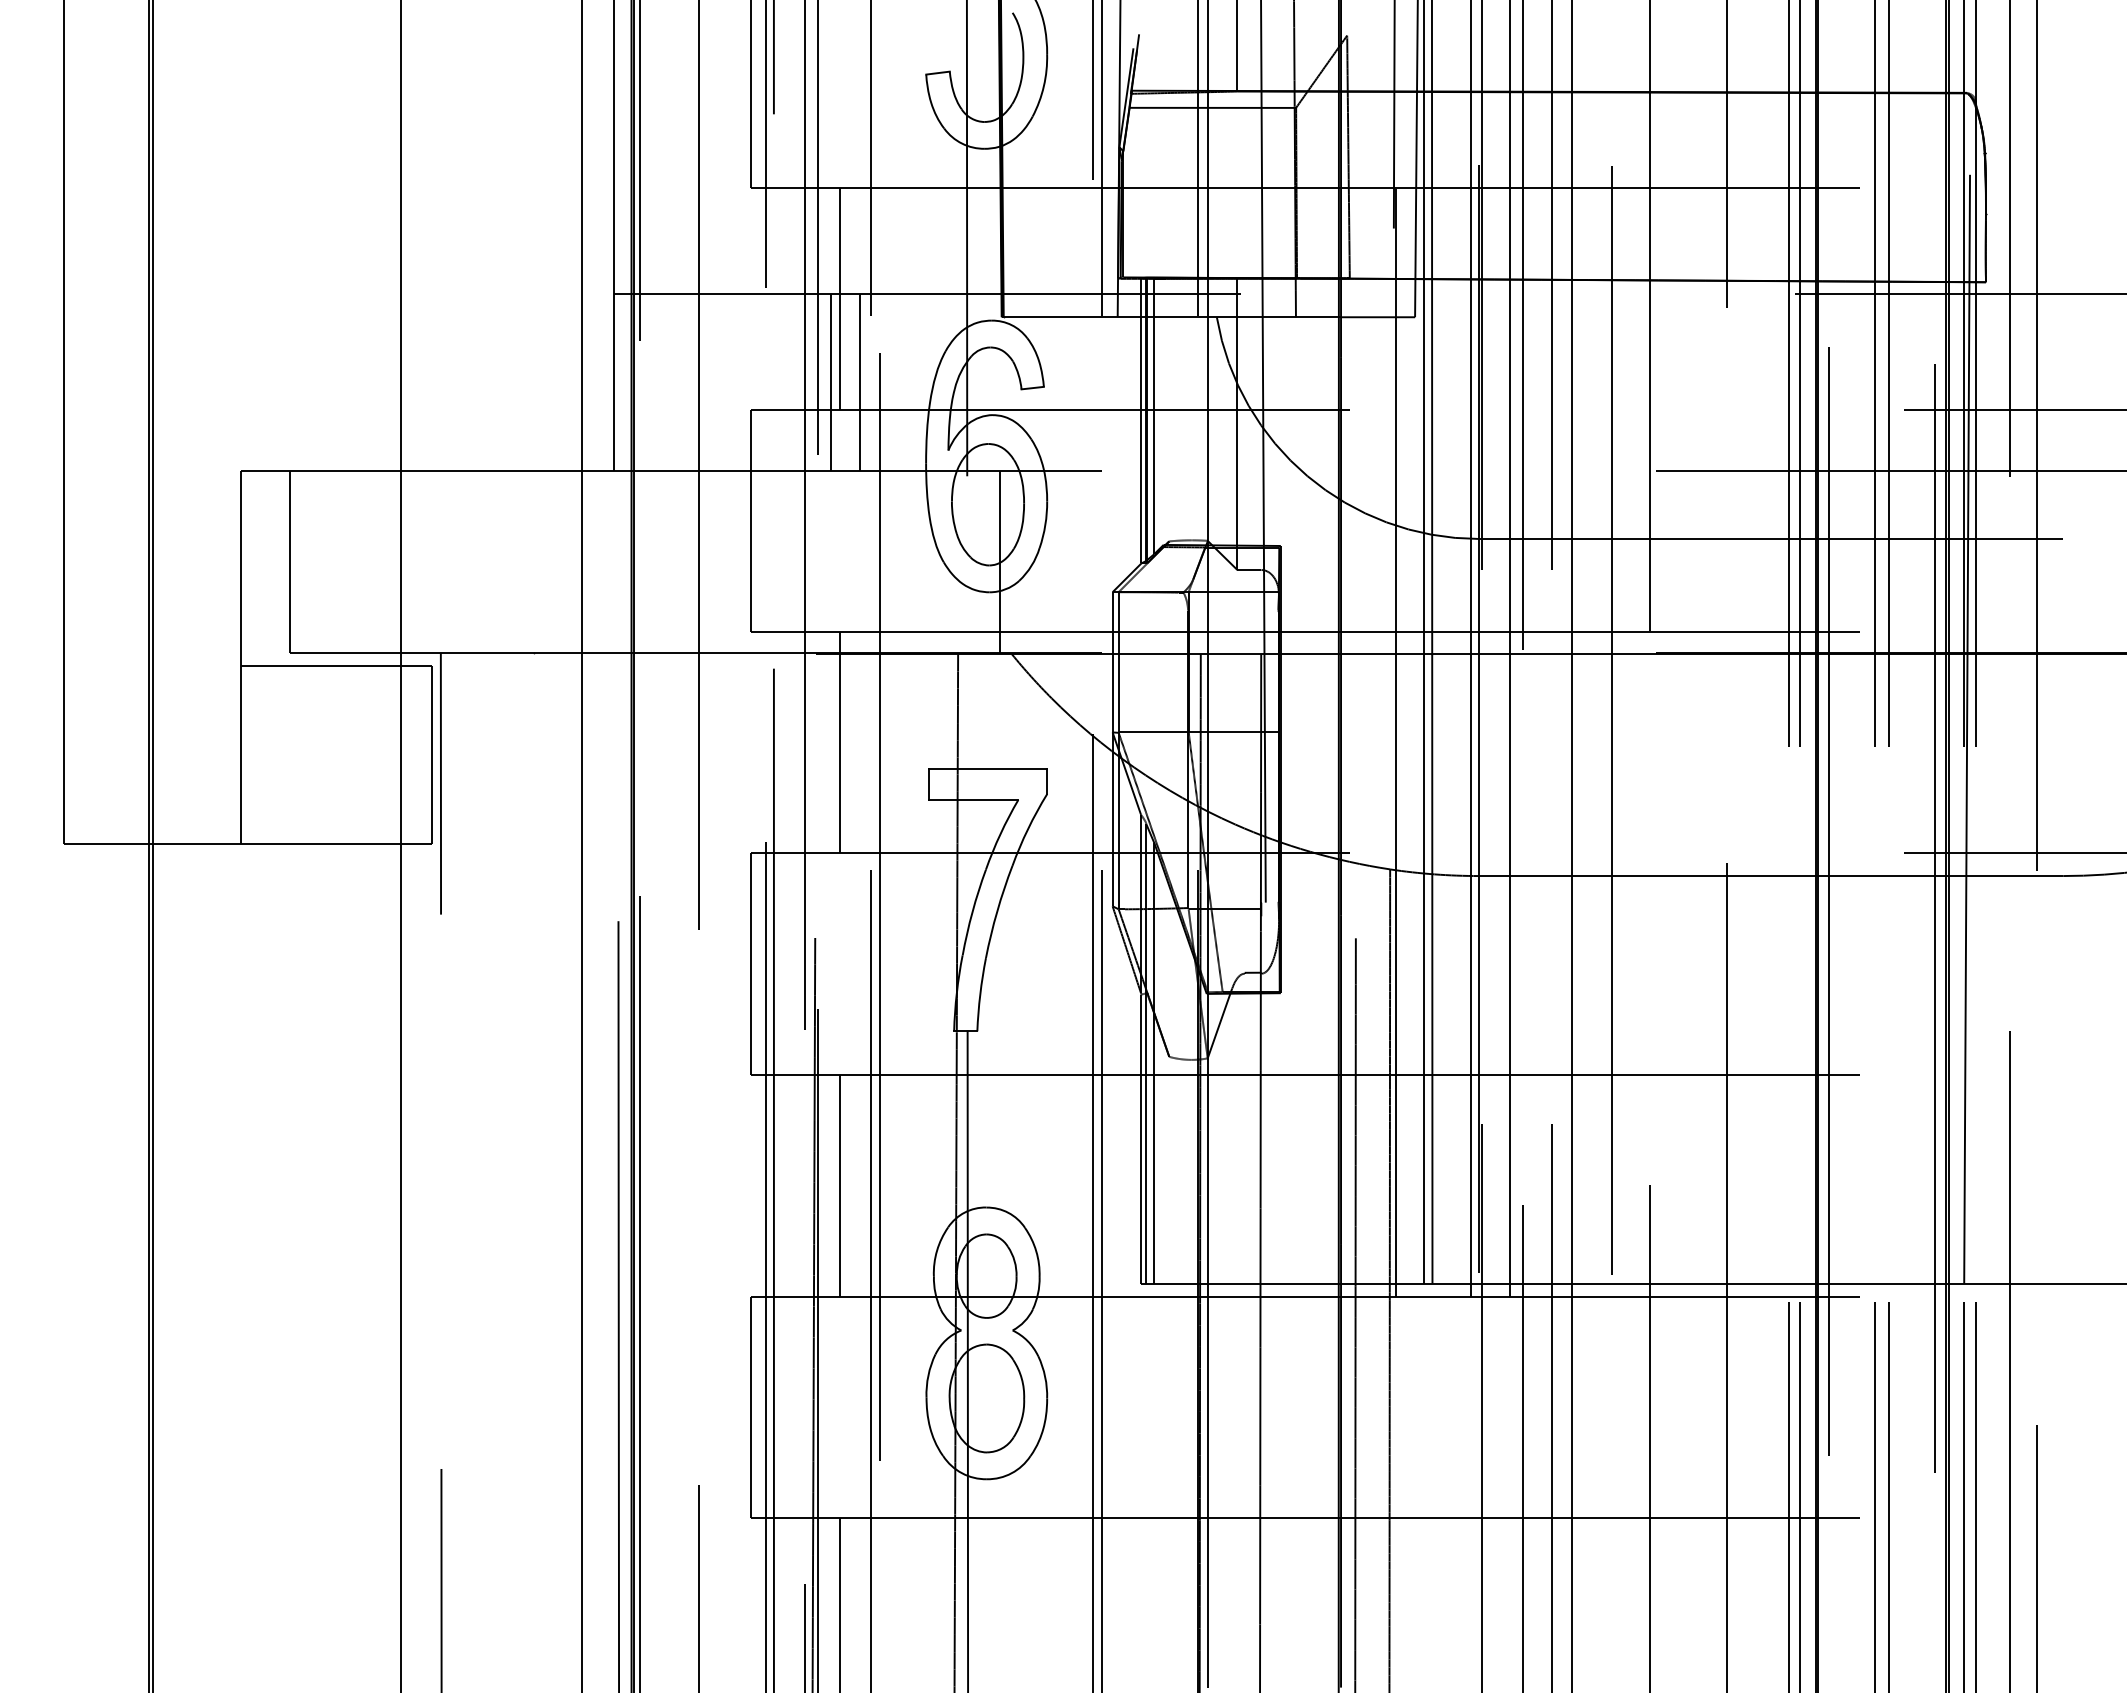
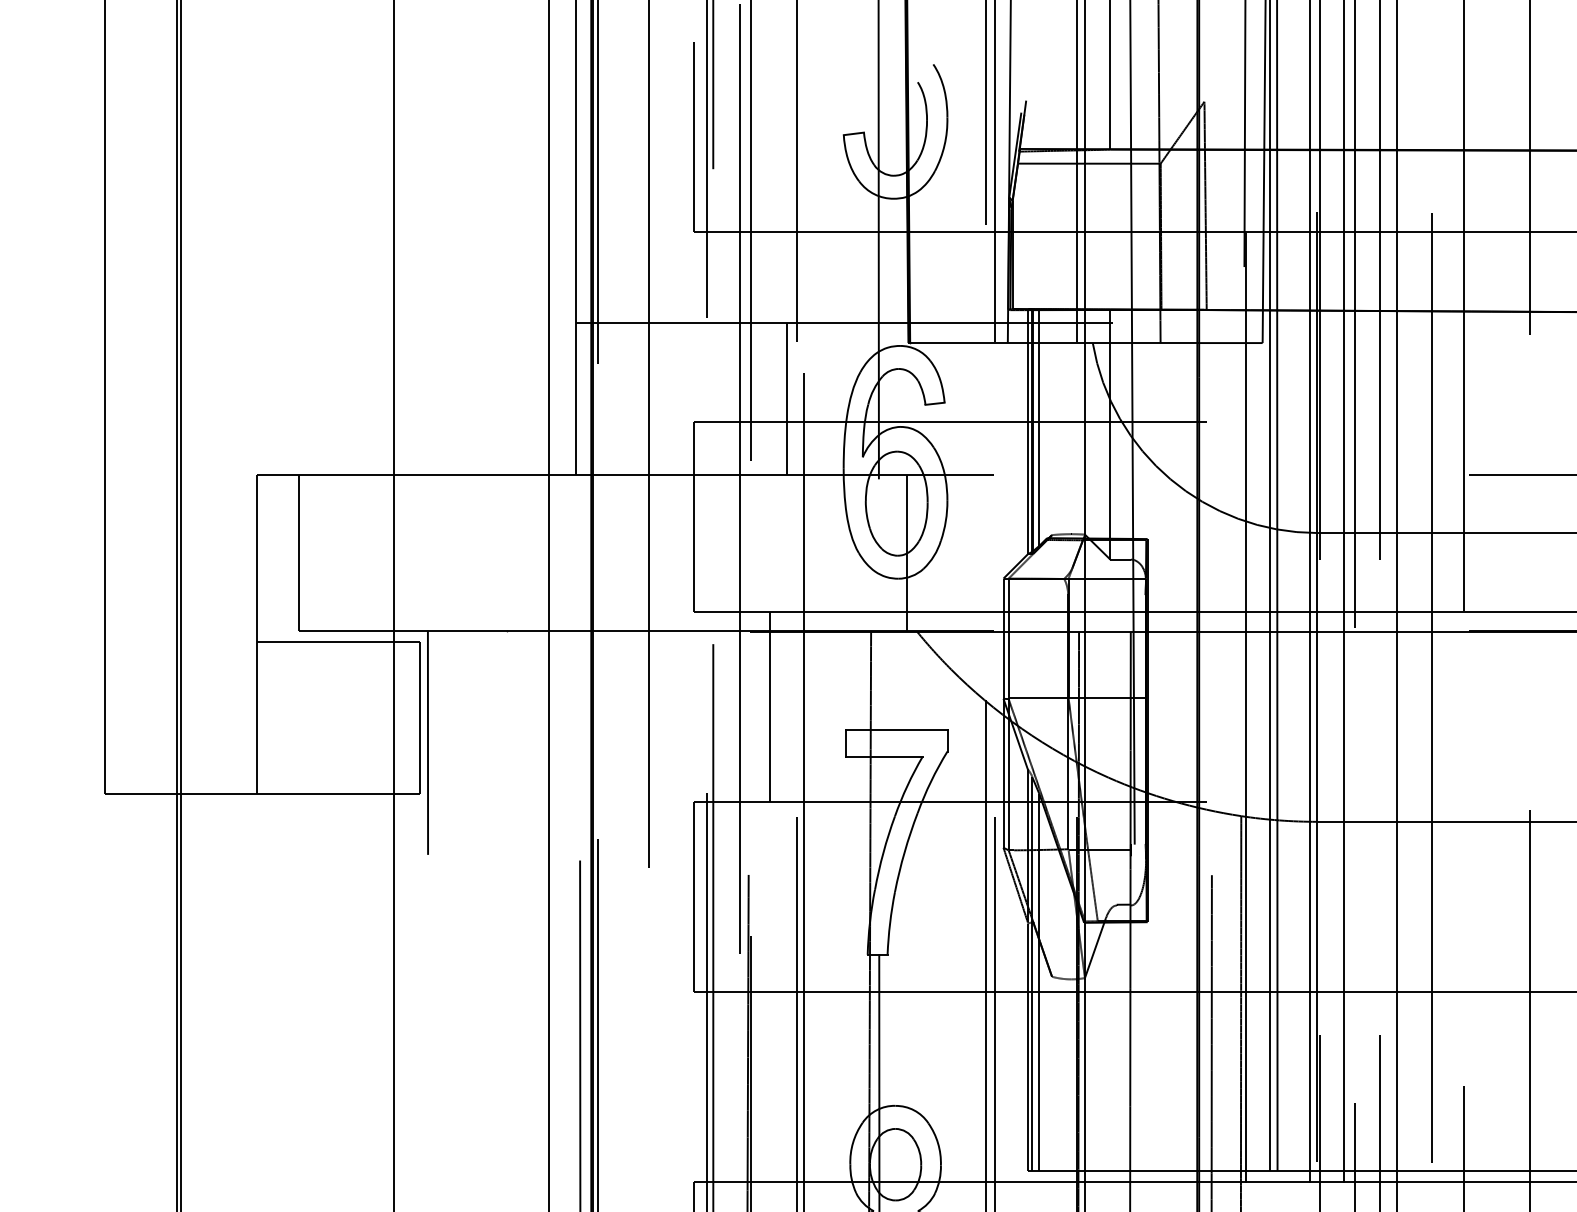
line: (839, 298) -> (769, 327), removed
line: (831, 382) -> (762, 398), removed
line: (839, 1185) -> (769, 1086), removed

